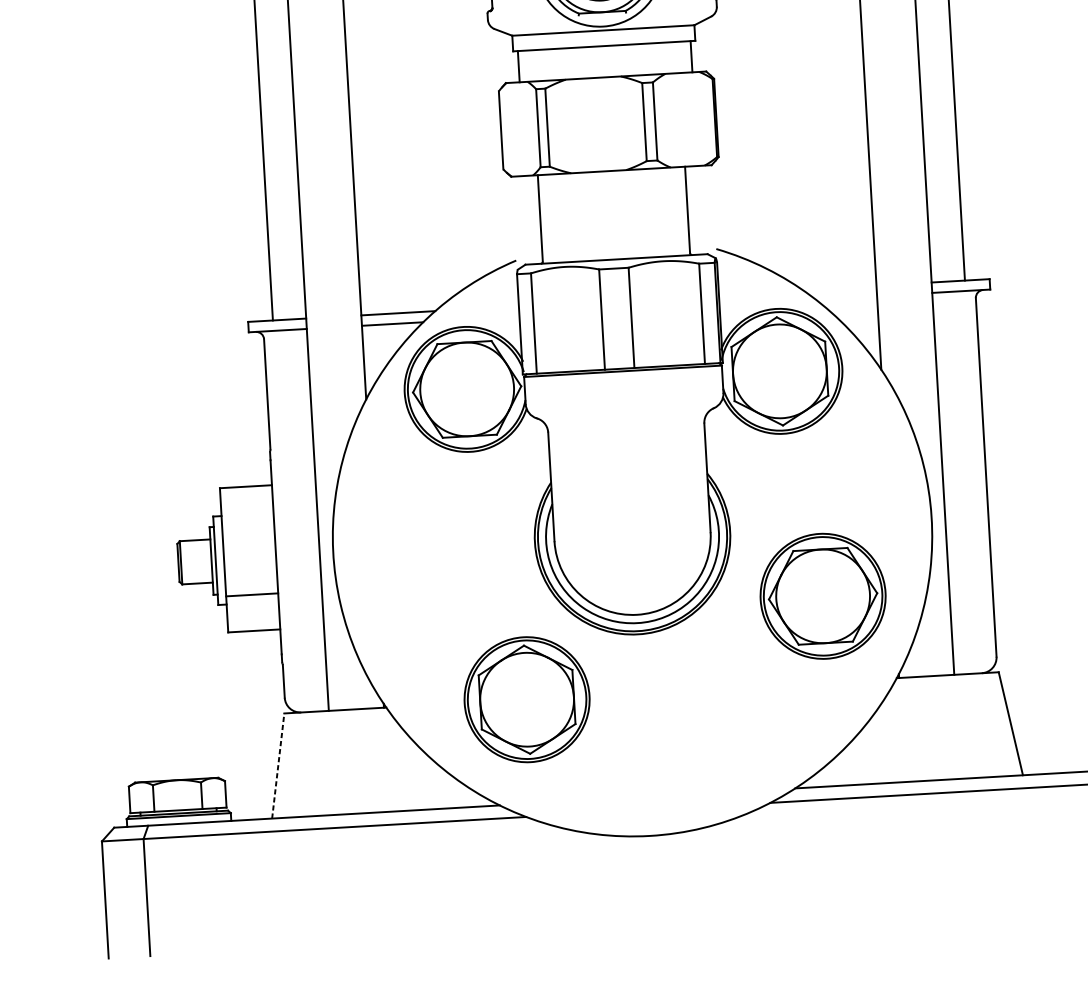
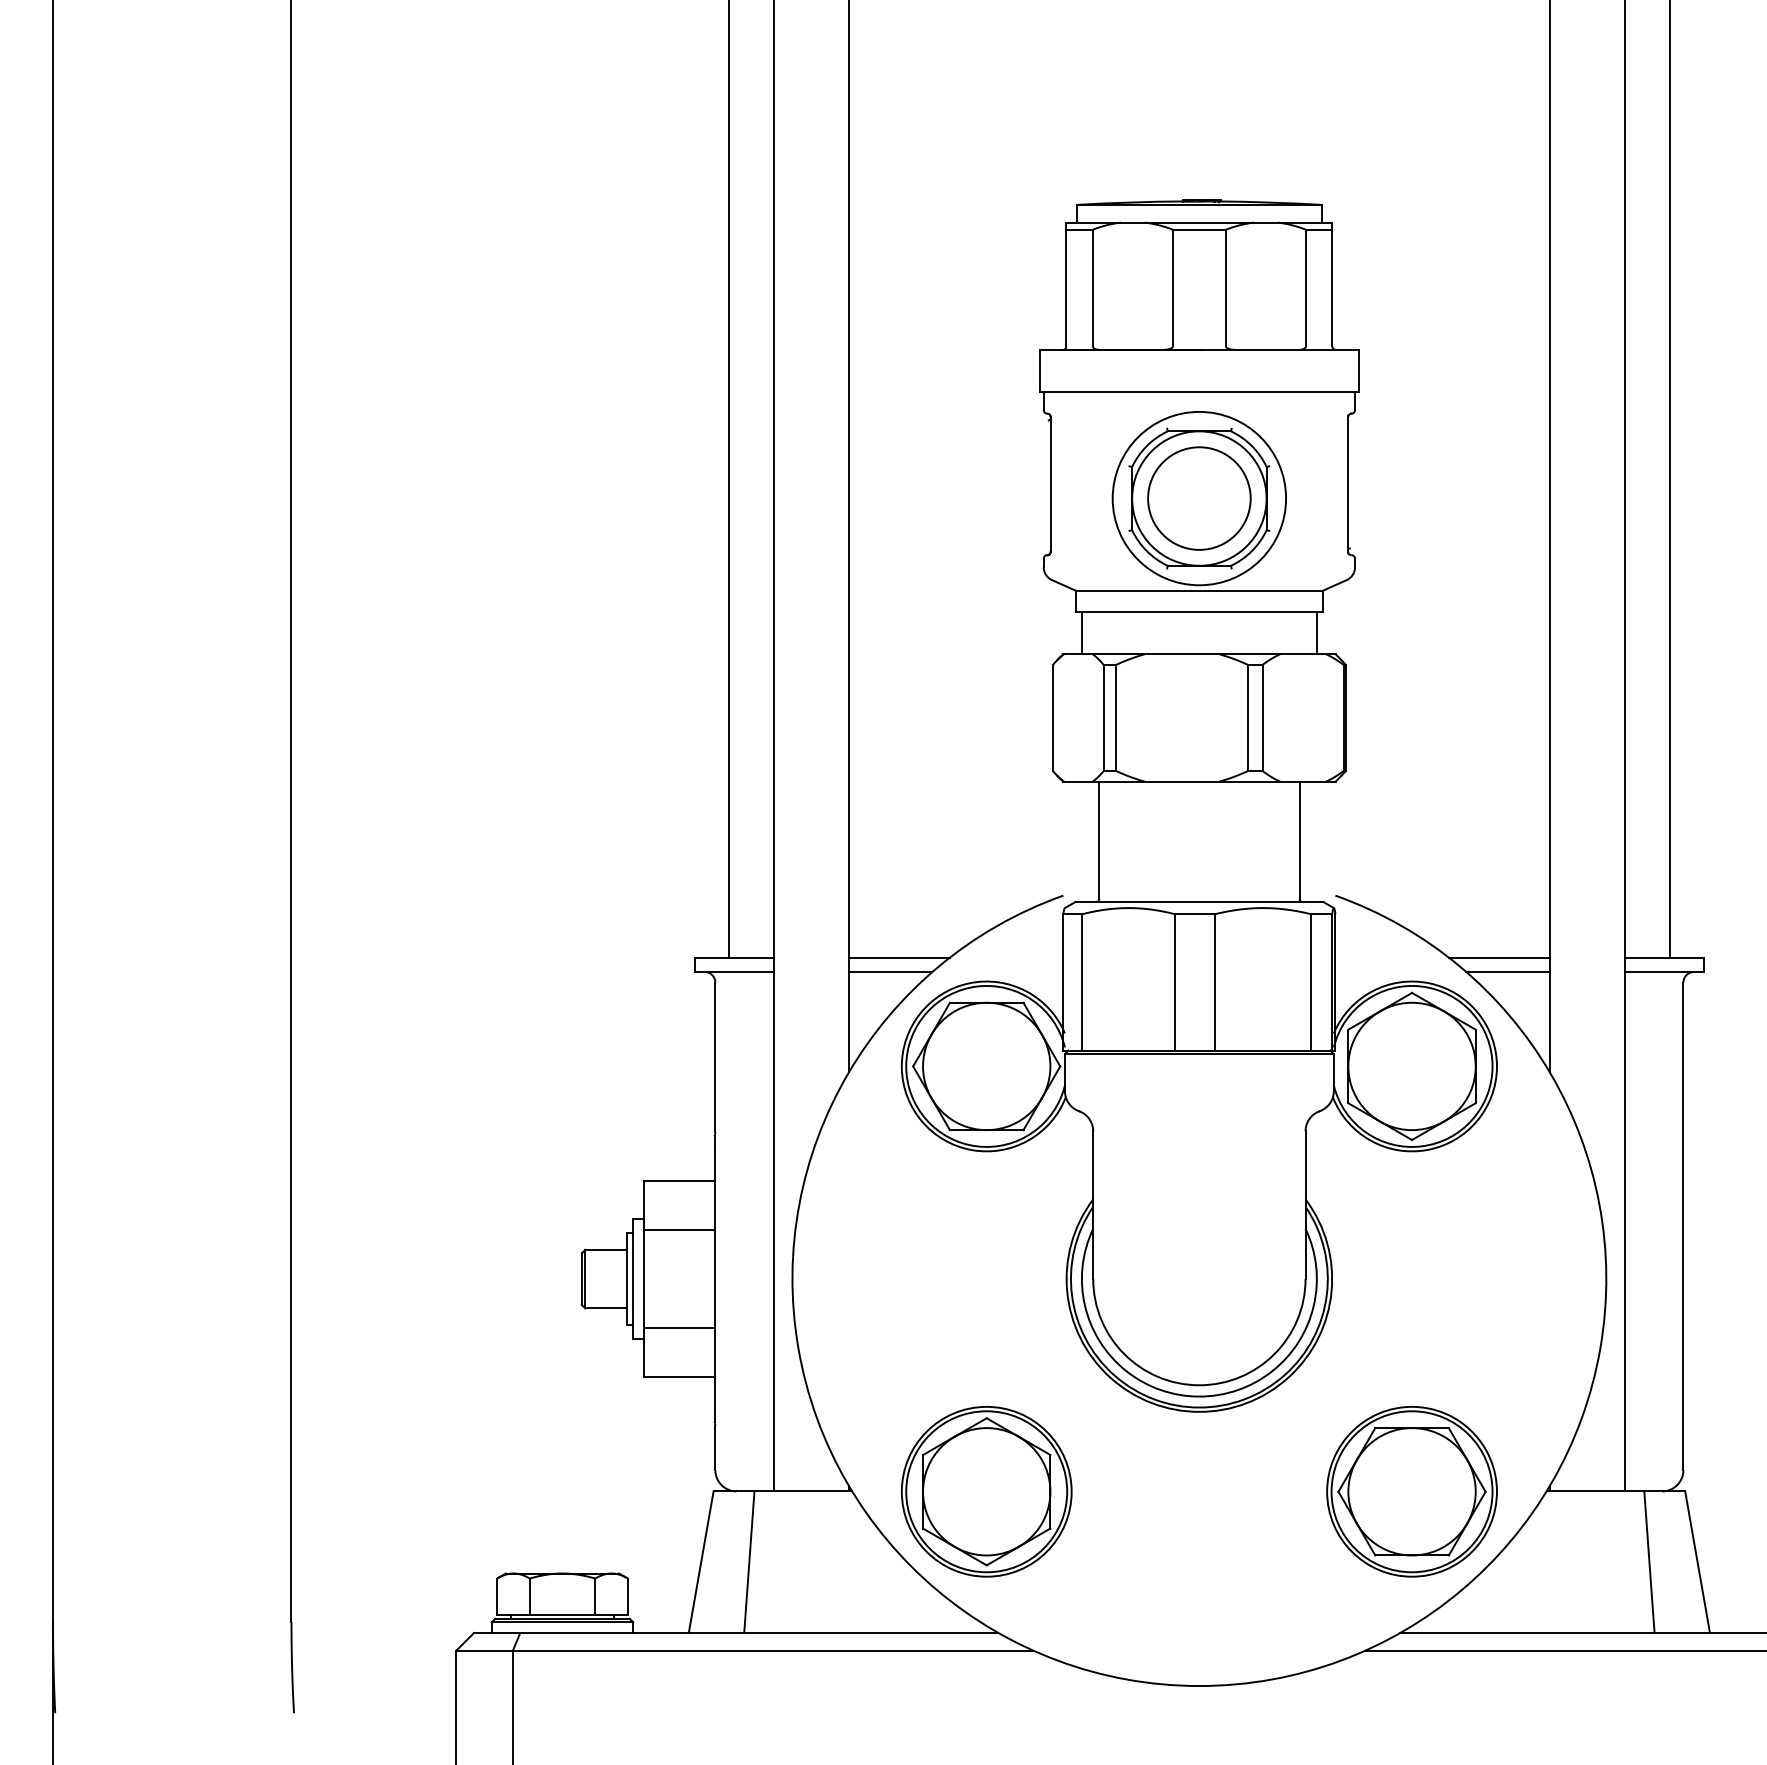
line: (839, 287) -> (1499, 957), added
line: (846, 298) -> (1507, 972), added
line: (247, 523) -> (678, 1230), added
part: (822, 596) -> (1411, 1491), moved
part: (526, 699) -> (986, 1491), moved
line: (975, 725) -> (1649, 1561), added
line: (313, 763) -> (749, 1561), added
line: (278, 766) -> (701, 1562), dashed -> solid

